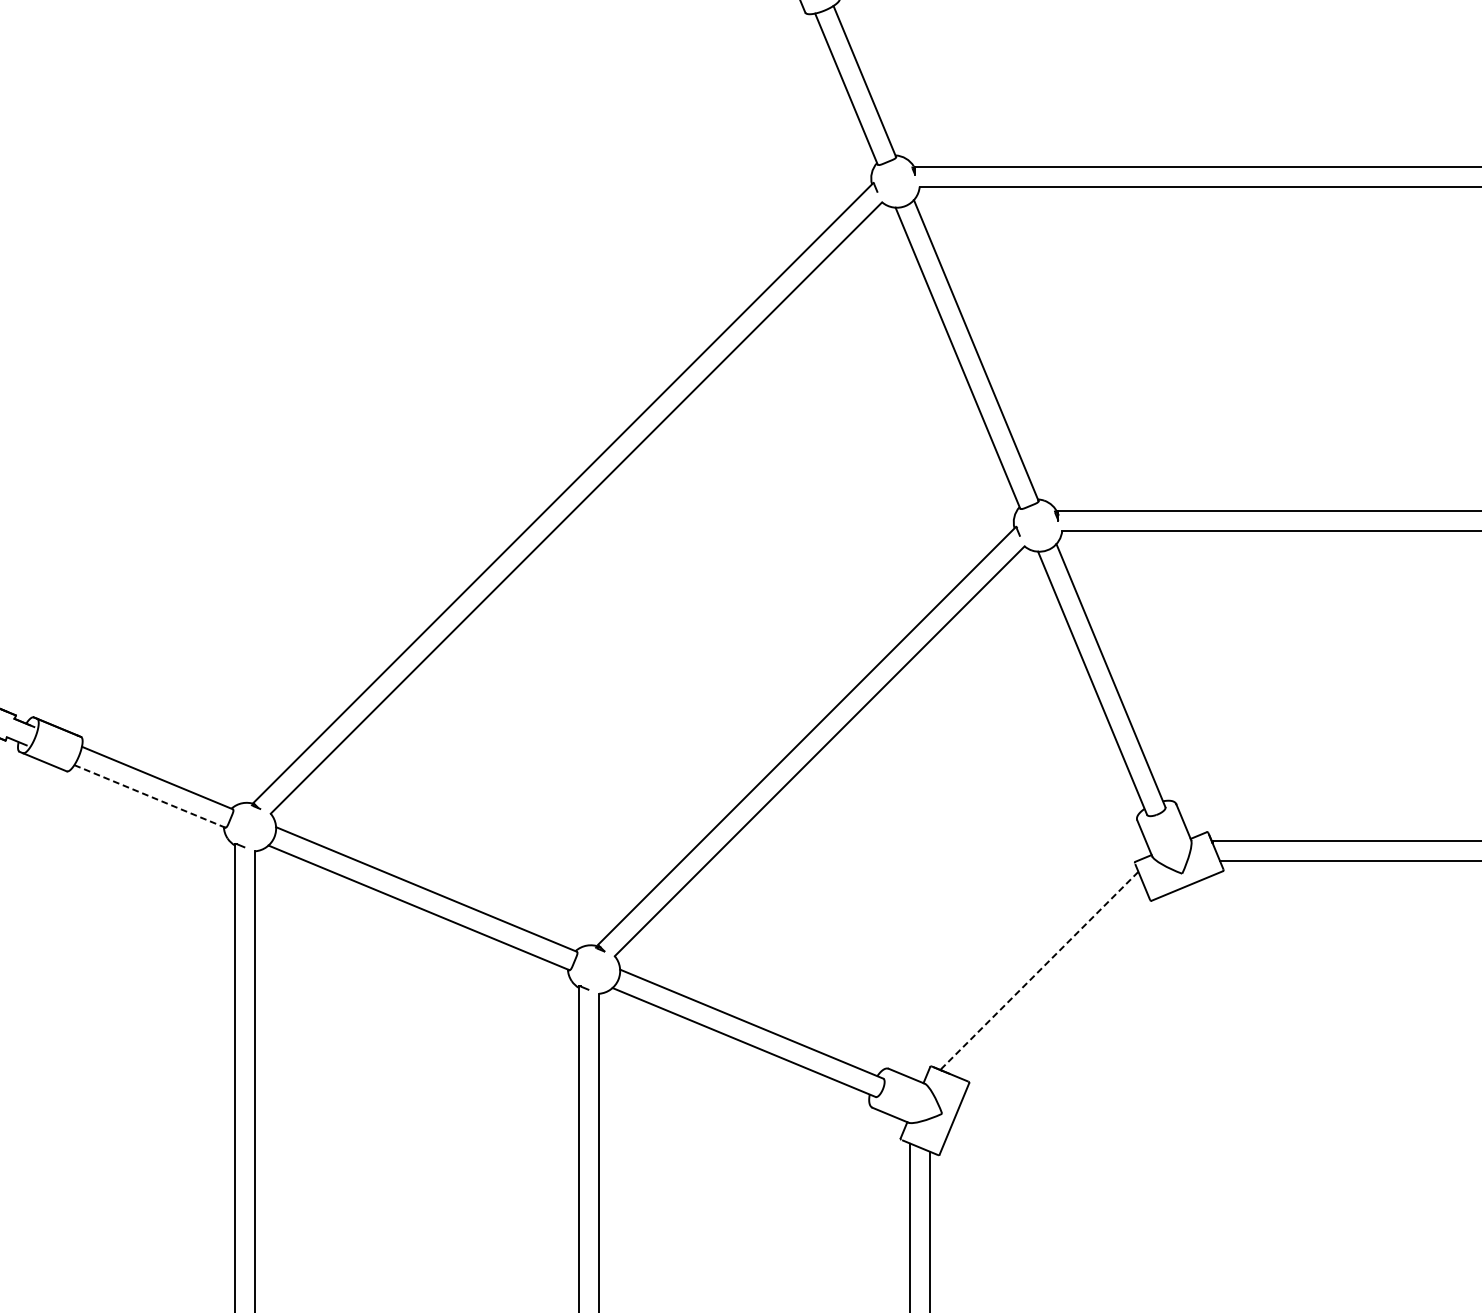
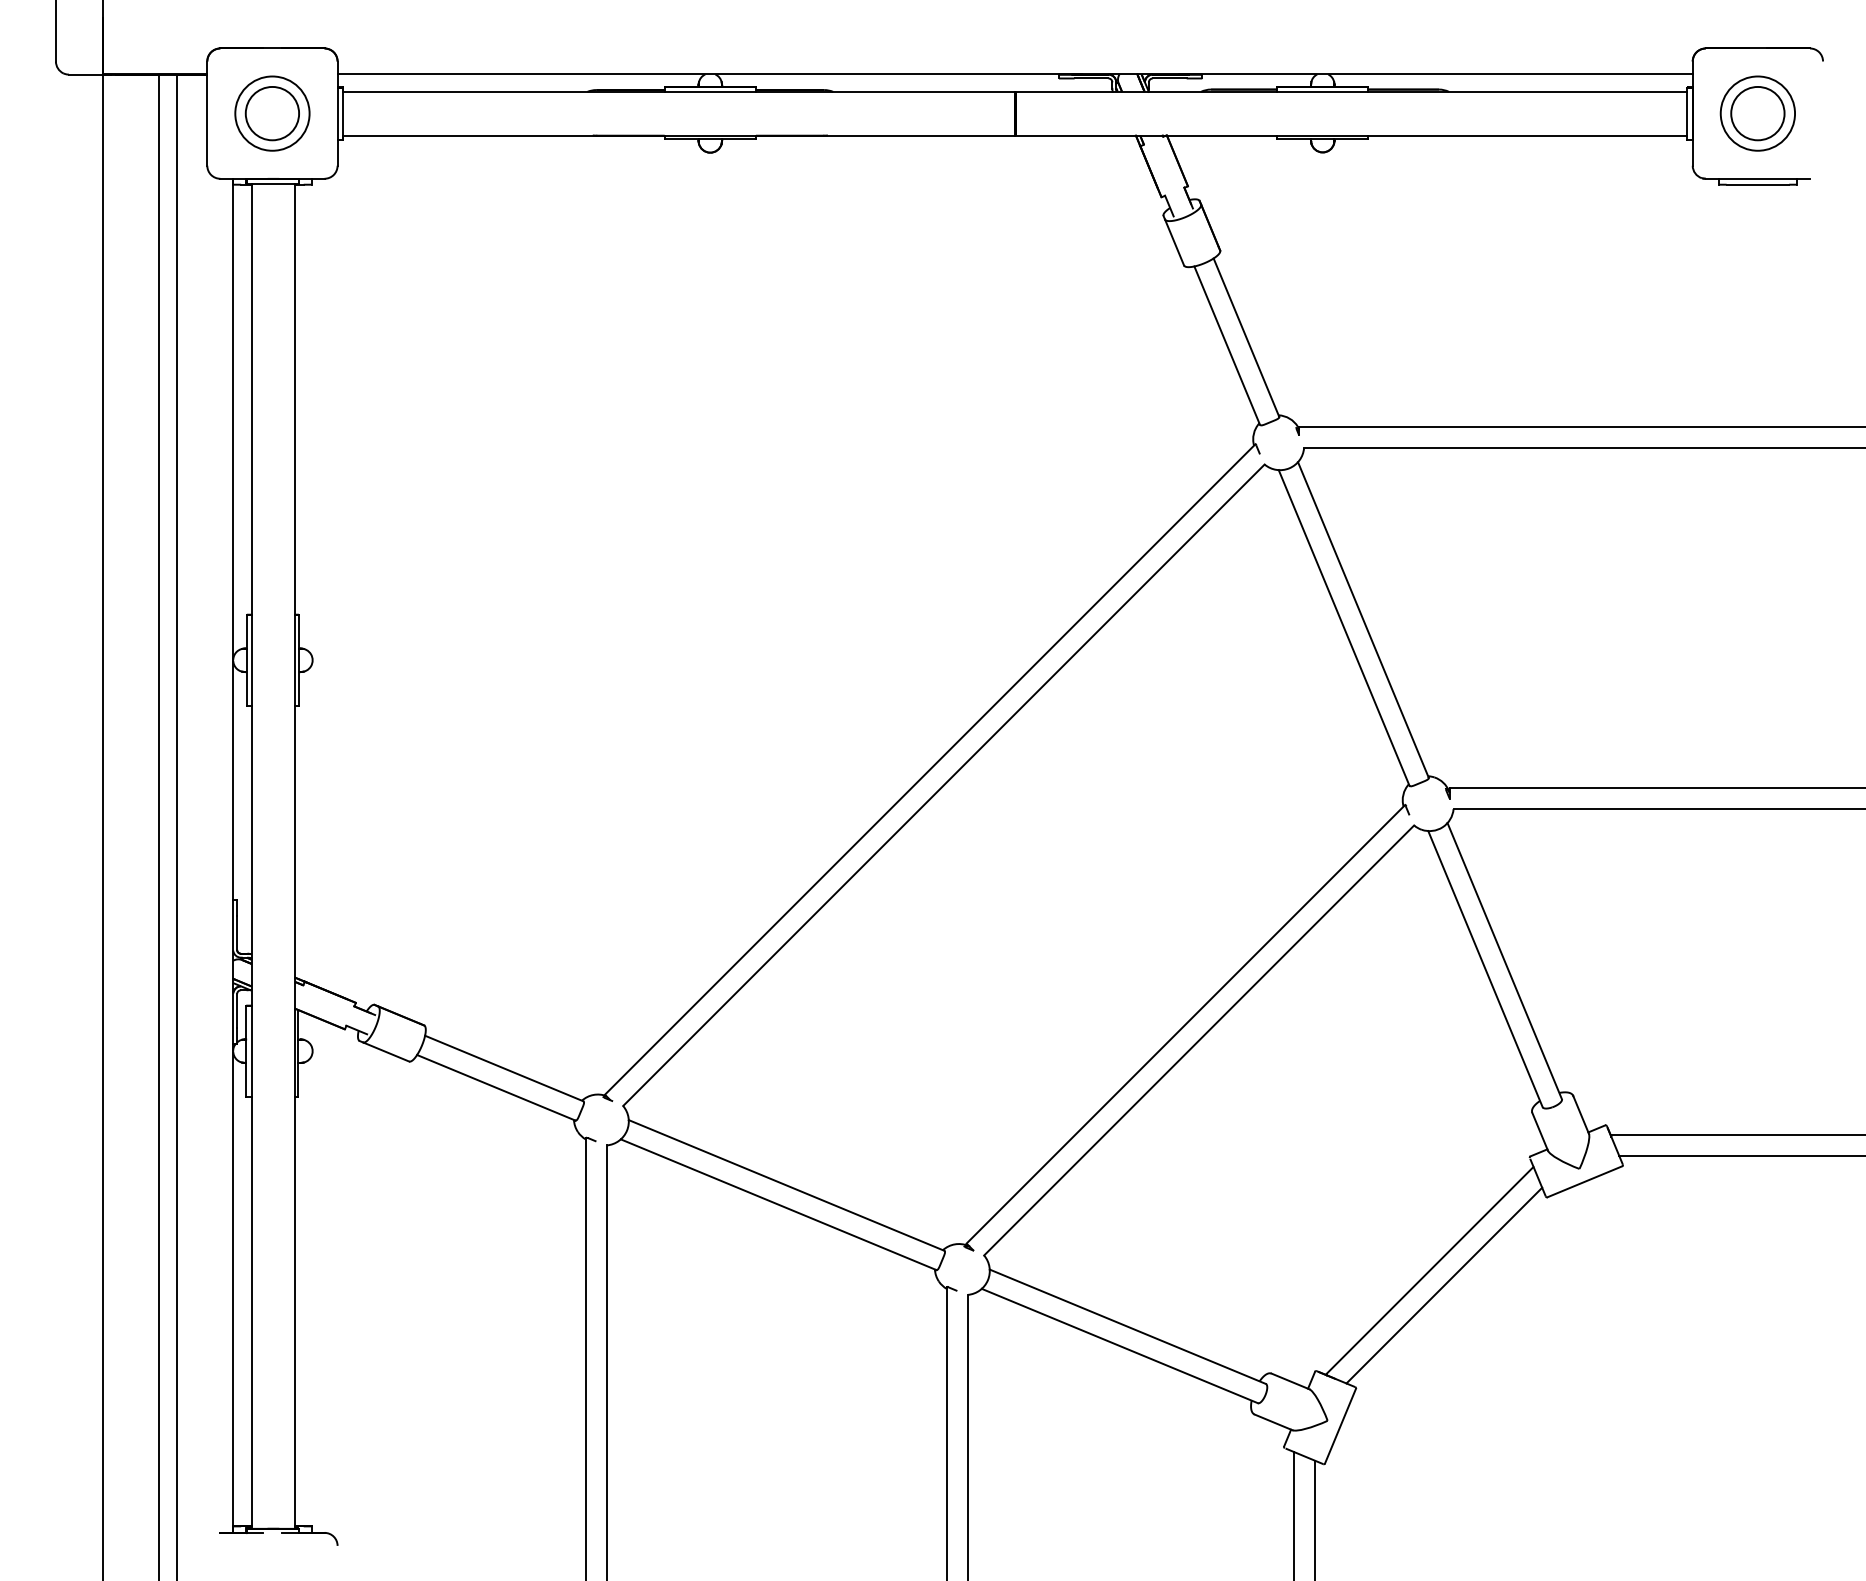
line: (150, 796) -> (496, 1087), dashed -> solid
line: (1039, 970) -> (1429, 1270), dashed -> solid
line: (1053, 984) -> (1444, 1285), added

